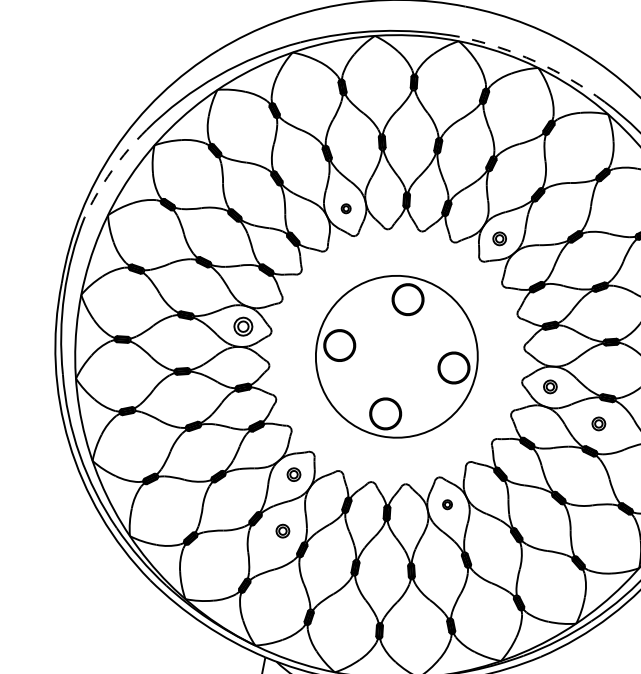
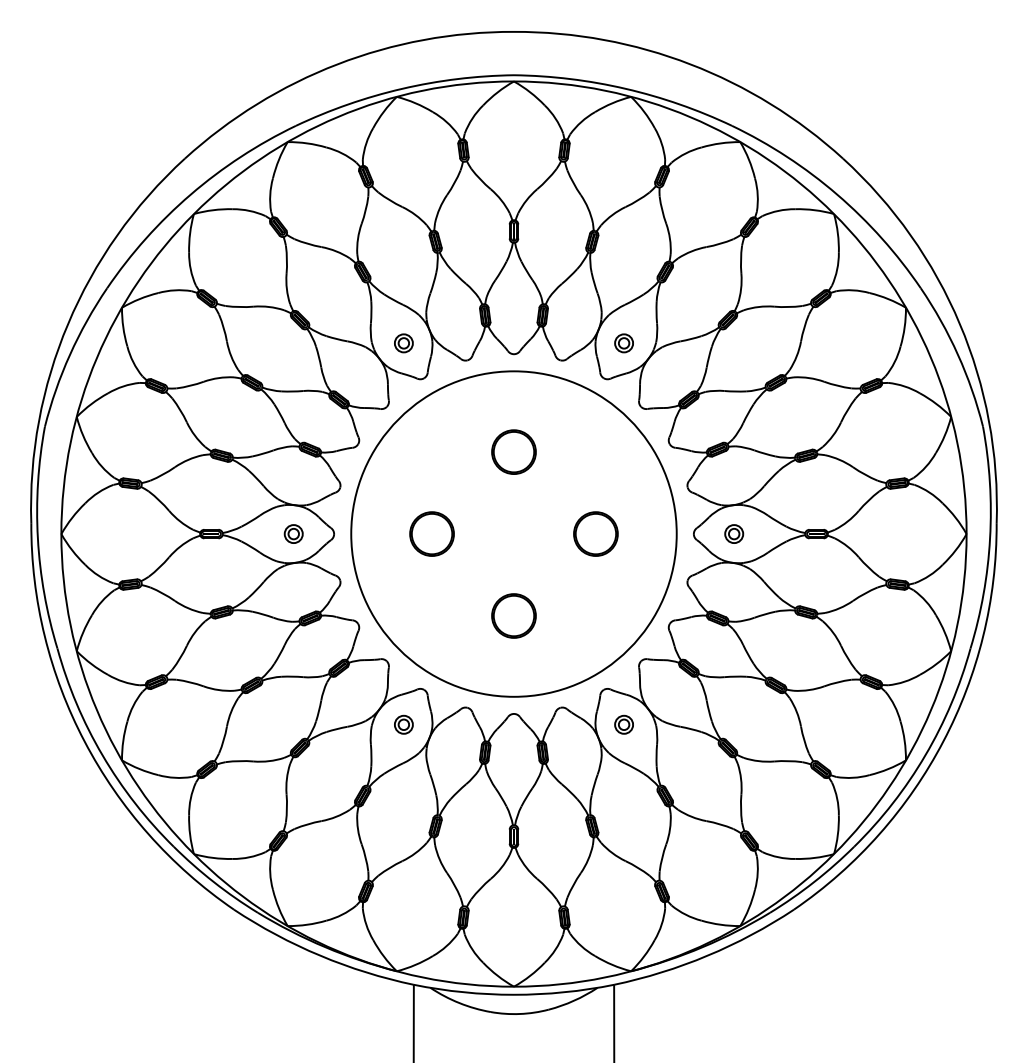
arc: (535, 61) -> (625, 88), dashed -> solid
arc: (111, 170) -> (69, 354), dashed -> solid
part: (345, 208) -> (403, 343), size x1.43
part: (243, 326) -> (293, 533), size x0.71
circle: (396, 356) -> (513, 533), size x1.43
part: (599, 423) -> (811, 571), removed
part: (447, 504) -> (623, 724), size x1.43
part: (282, 530) -> (403, 805), removed

